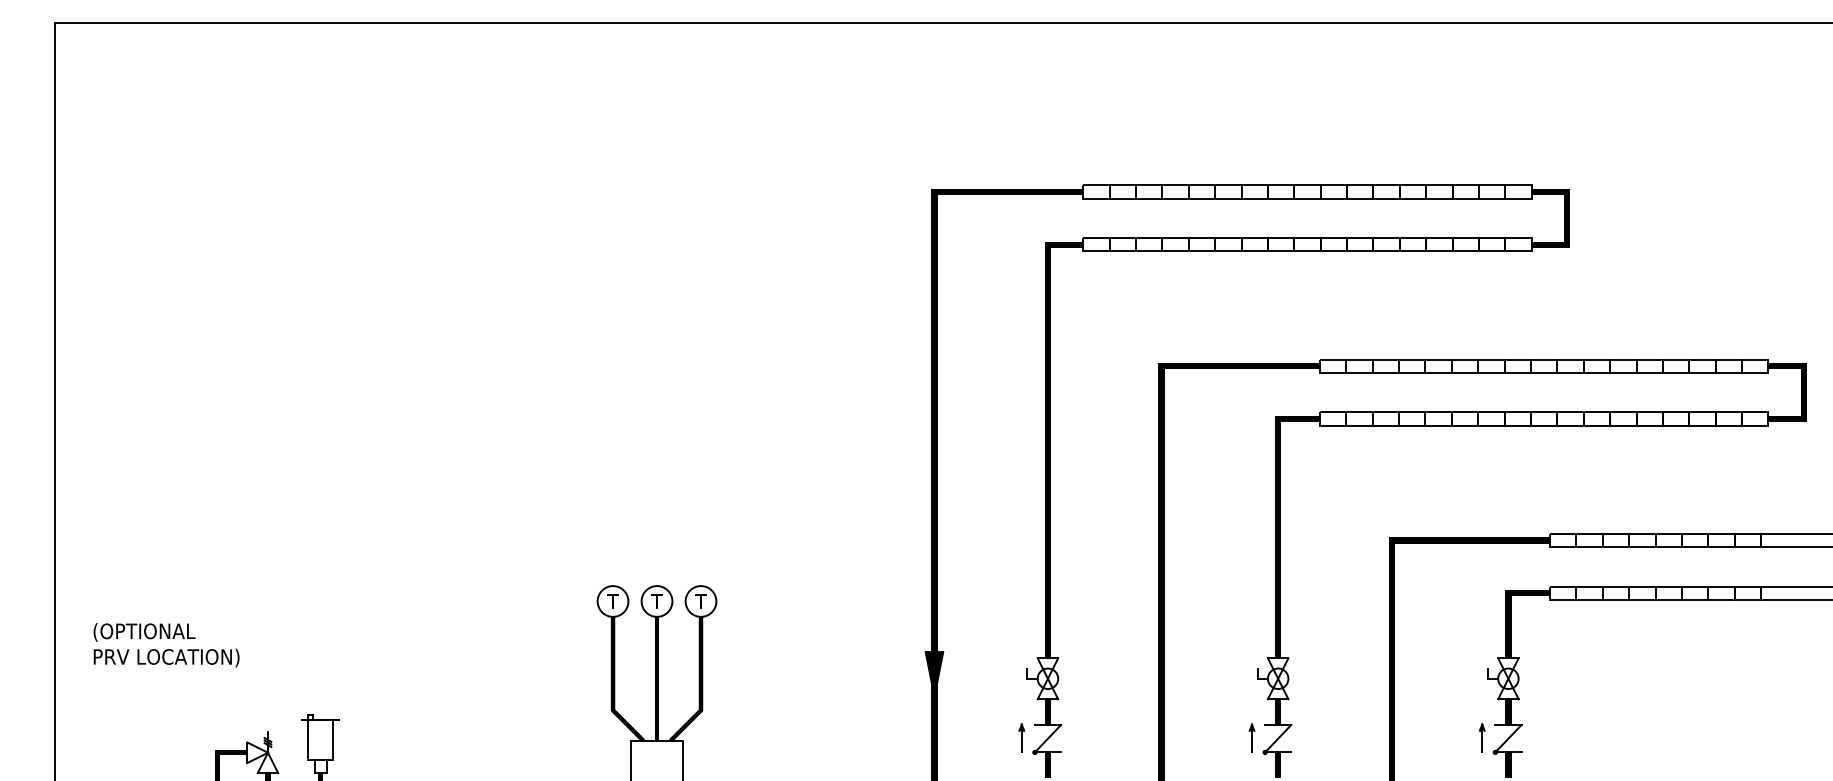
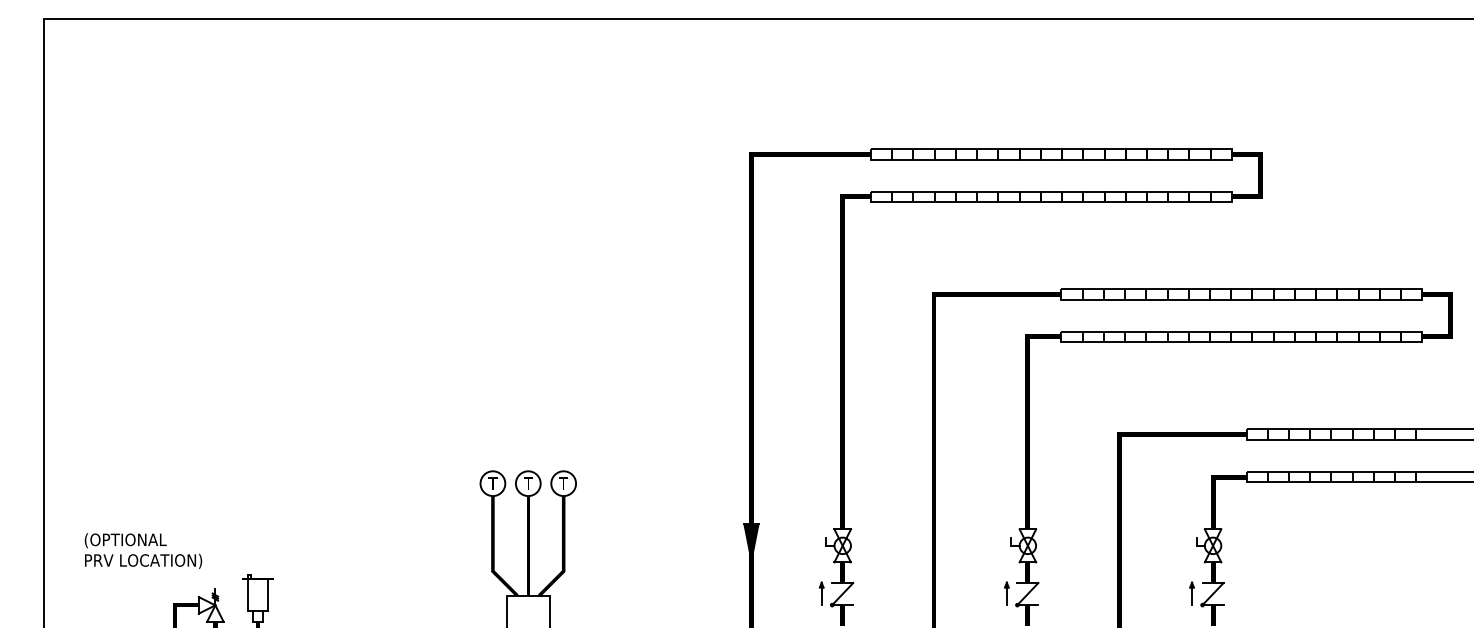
text: (166, 645) -> (143, 551), moved

